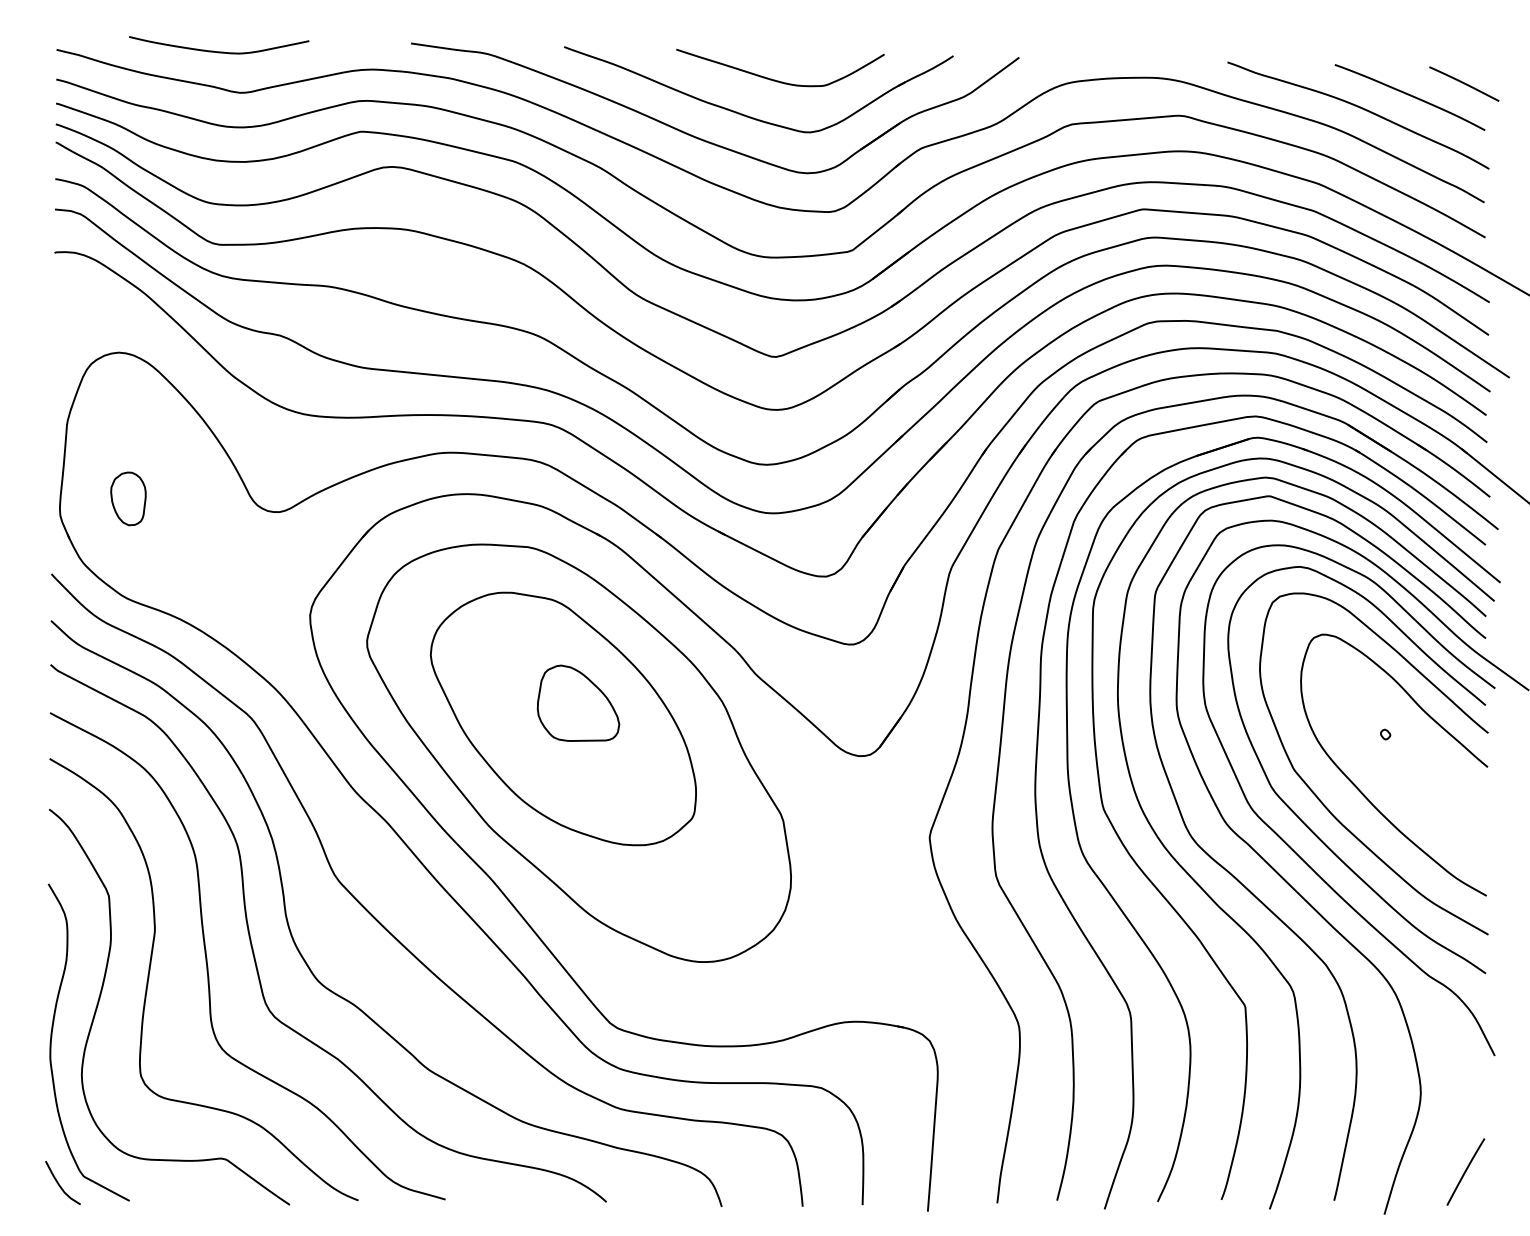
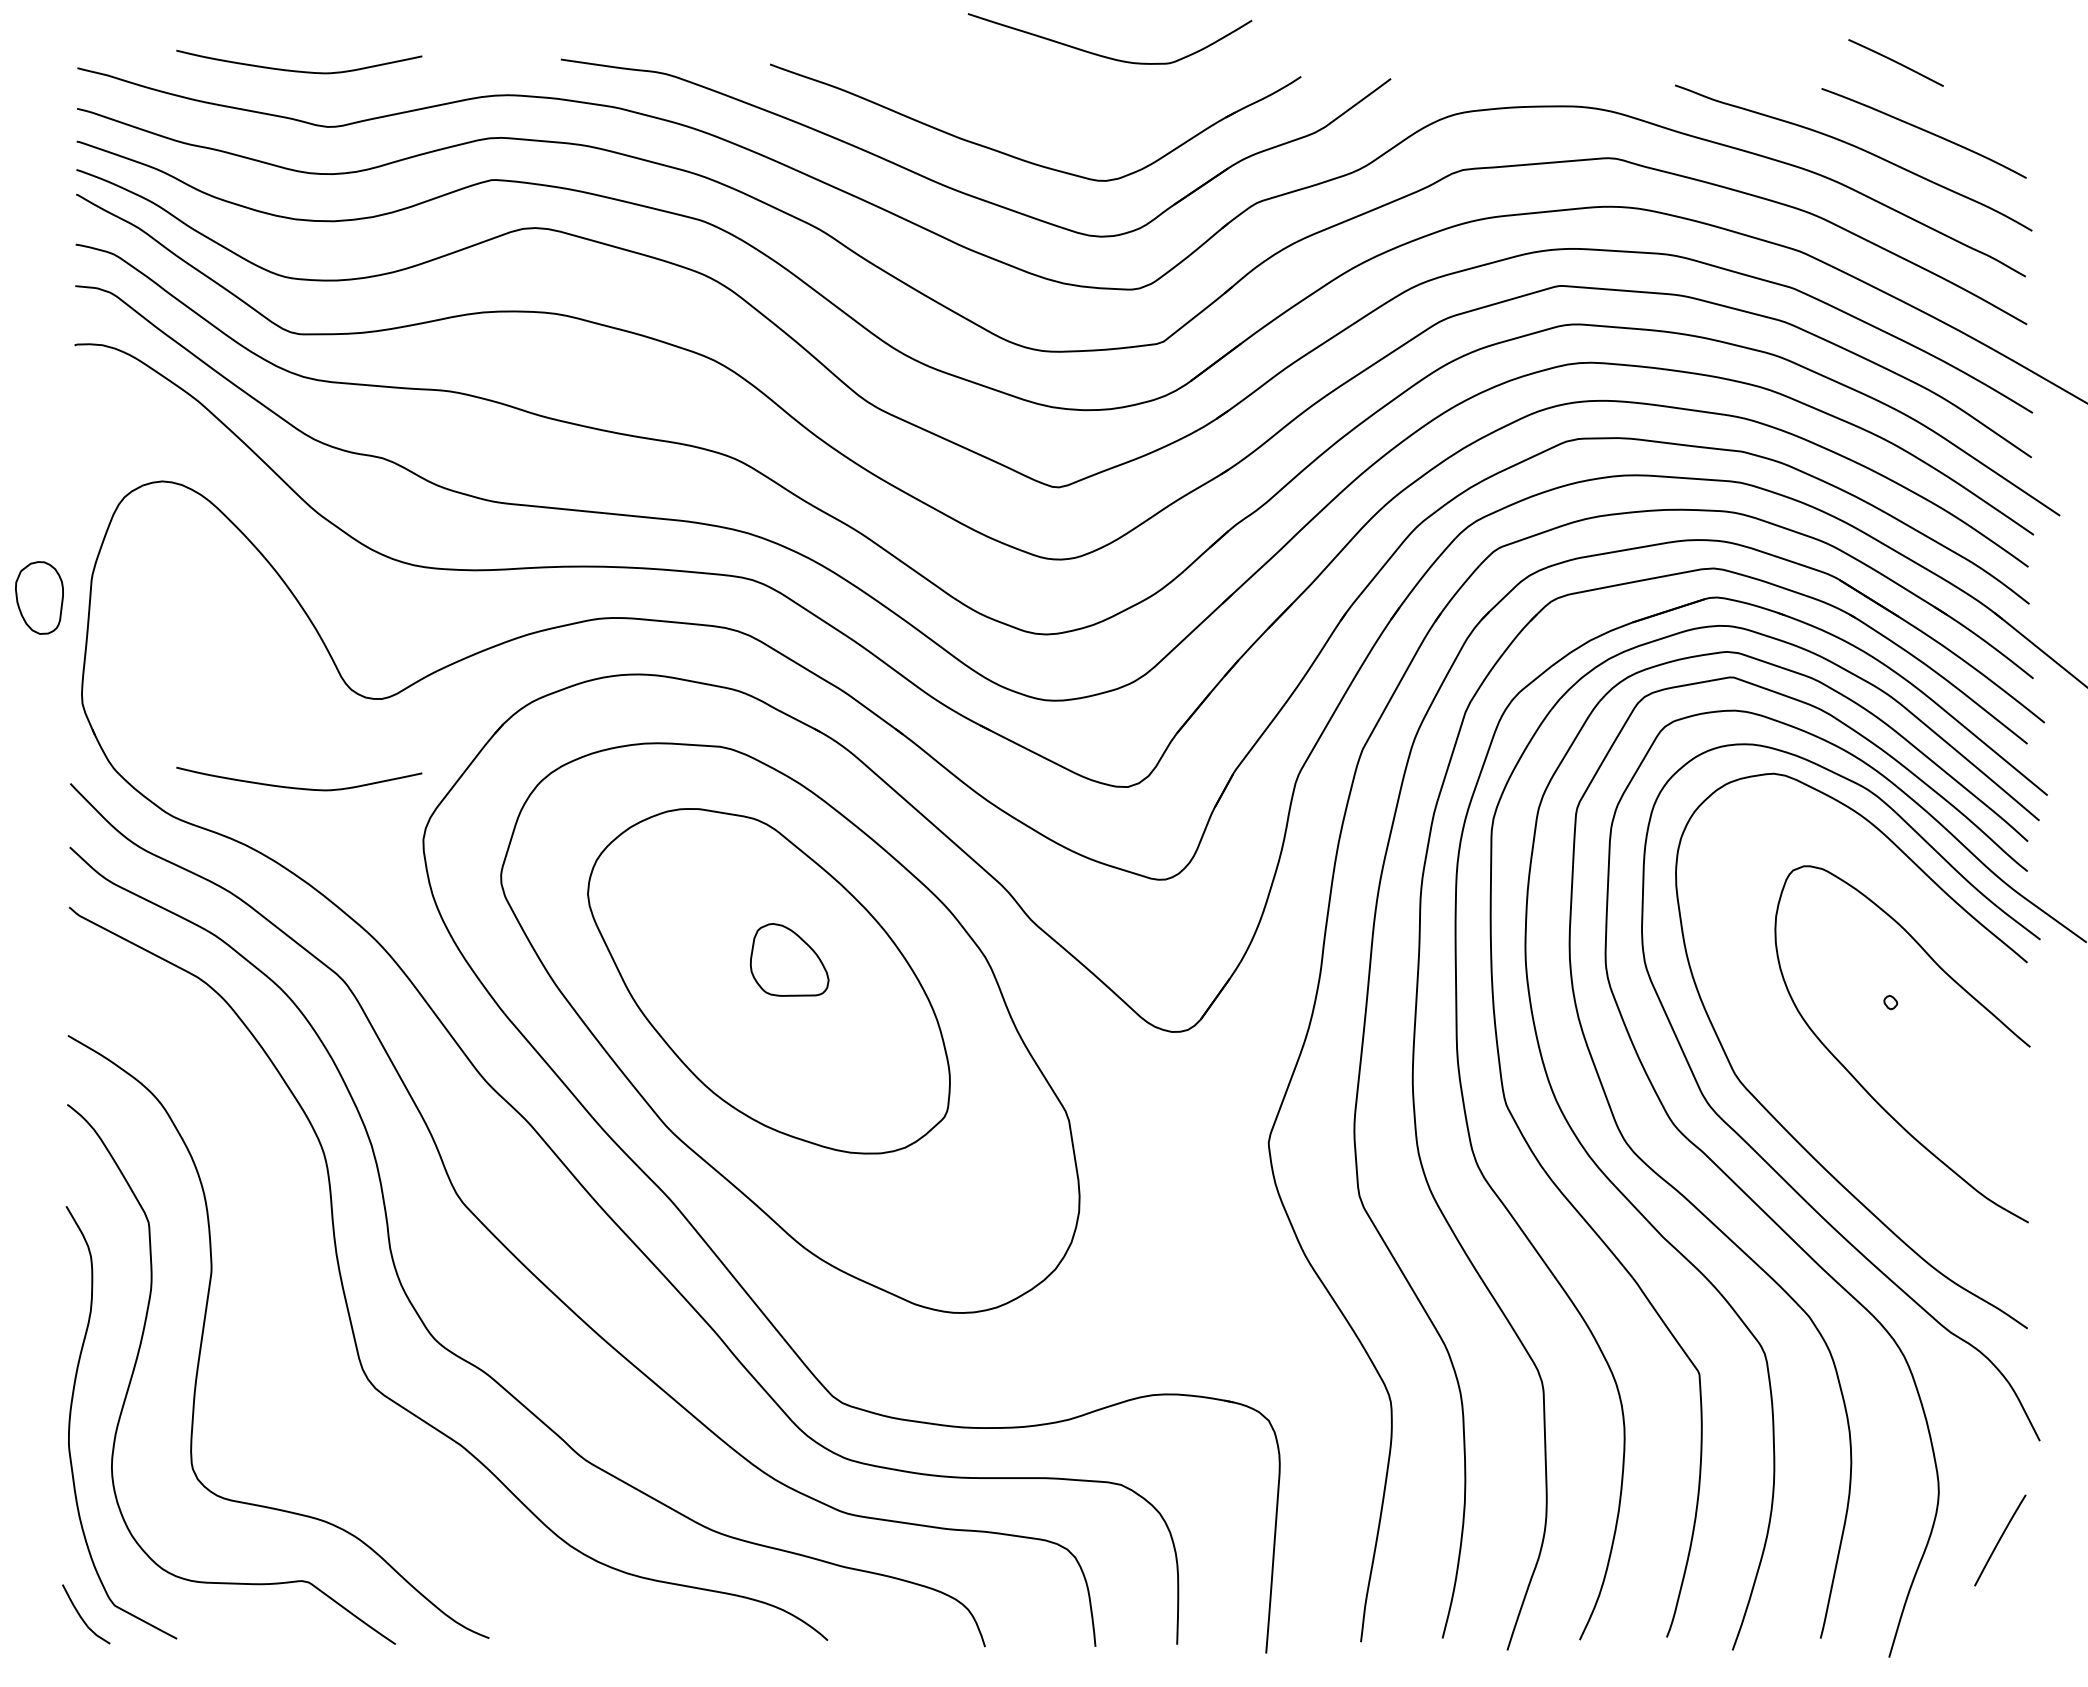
curve: (775, 80) -> (1103, 55), moved
line: (1463, 83) -> (1895, 62), moved
part: (128, 498) -> (39, 597), moved
curve: (219, 576) -> (299, 787), added
part: (578, 703) -> (789, 959), size x0.7
curve: (1327, 807) -> (1811, 1102), removed
curve: (207, 961) -> (283, 1312), removed
line: (1466, 1172) -> (2000, 1540), moved

